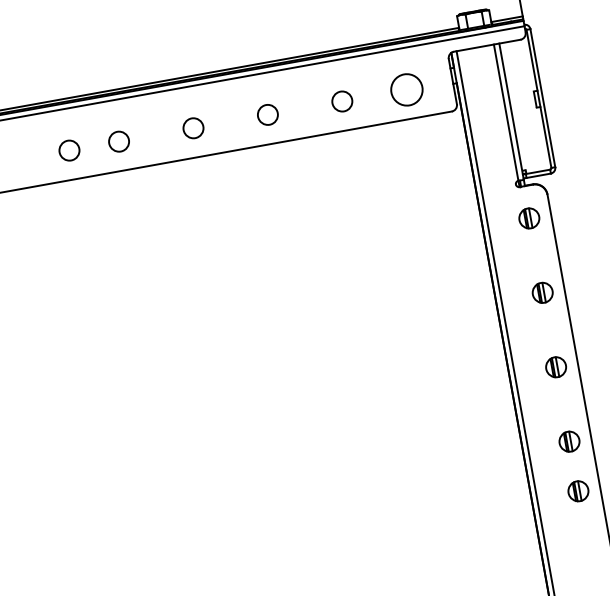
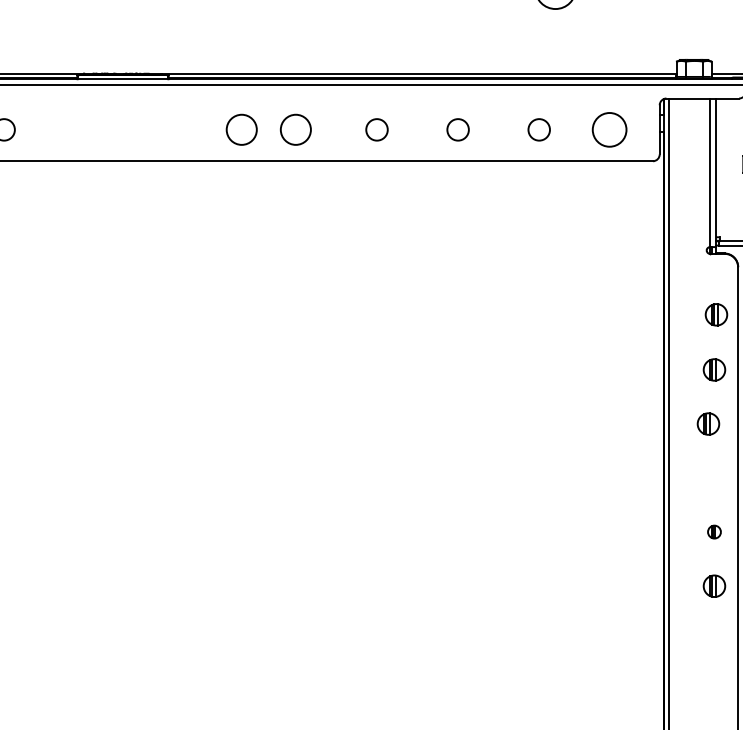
circle: (118, 141) -> (295, 129), size x1.4
circle: (69, 150) -> (241, 129), size x1.4
part: (529, 218) -> (716, 314), moved
part: (556, 366) -> (708, 423), moved
part: (569, 441) -> (714, 531), size x0.6

